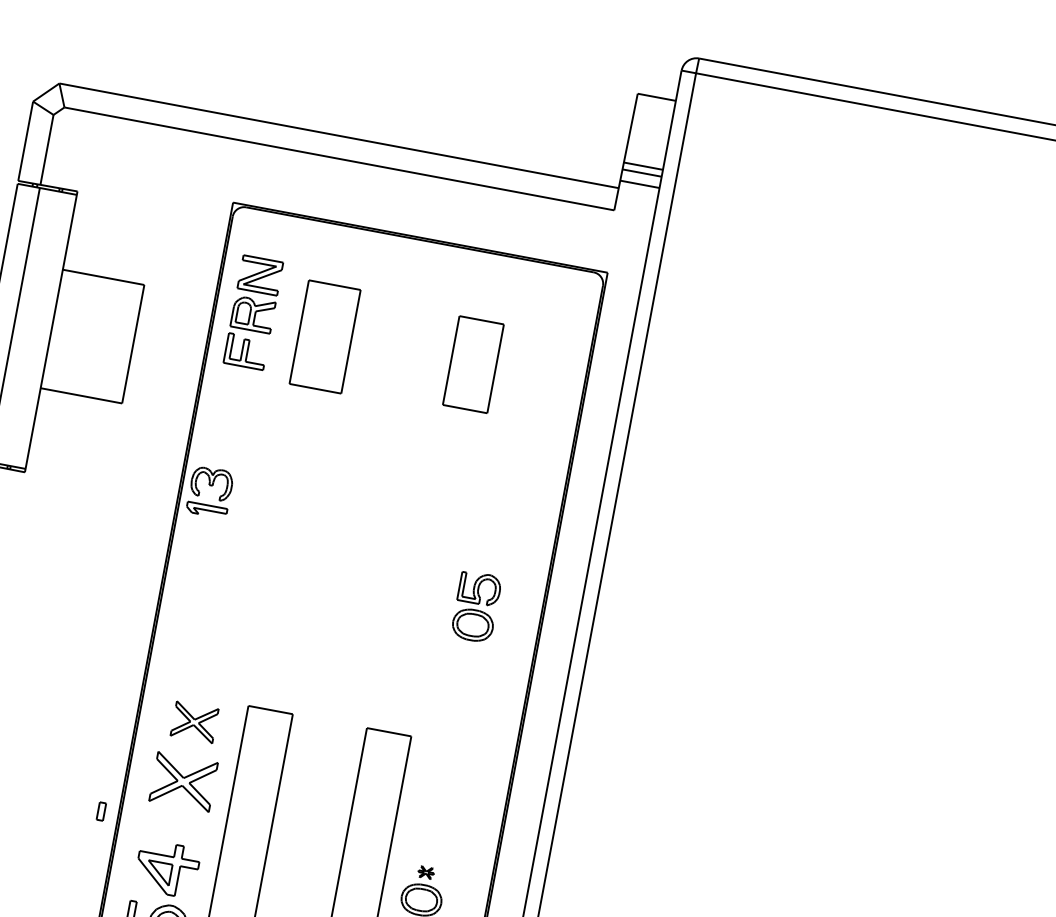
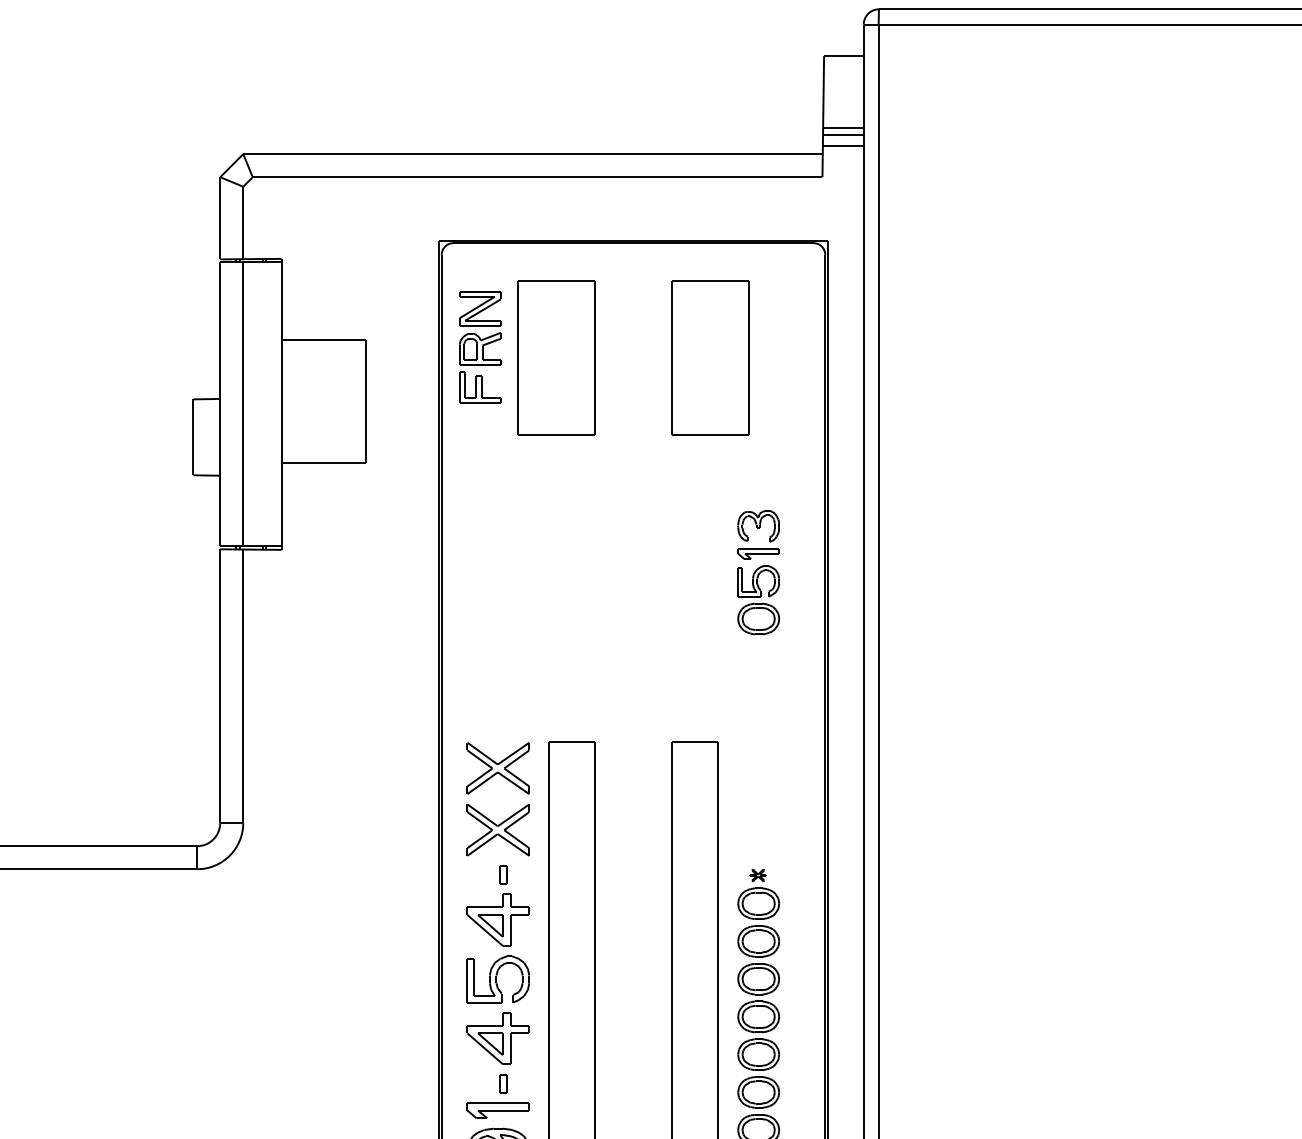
part: (325, 336) -> (556, 357), size x1.43
part: (473, 364) -> (710, 357), size x1.67
part: (210, 491) -> (758, 534), moved
part: (193, 722) -> (497, 768), size x1.43
part: (101, 810) -> (503, 874), moved

